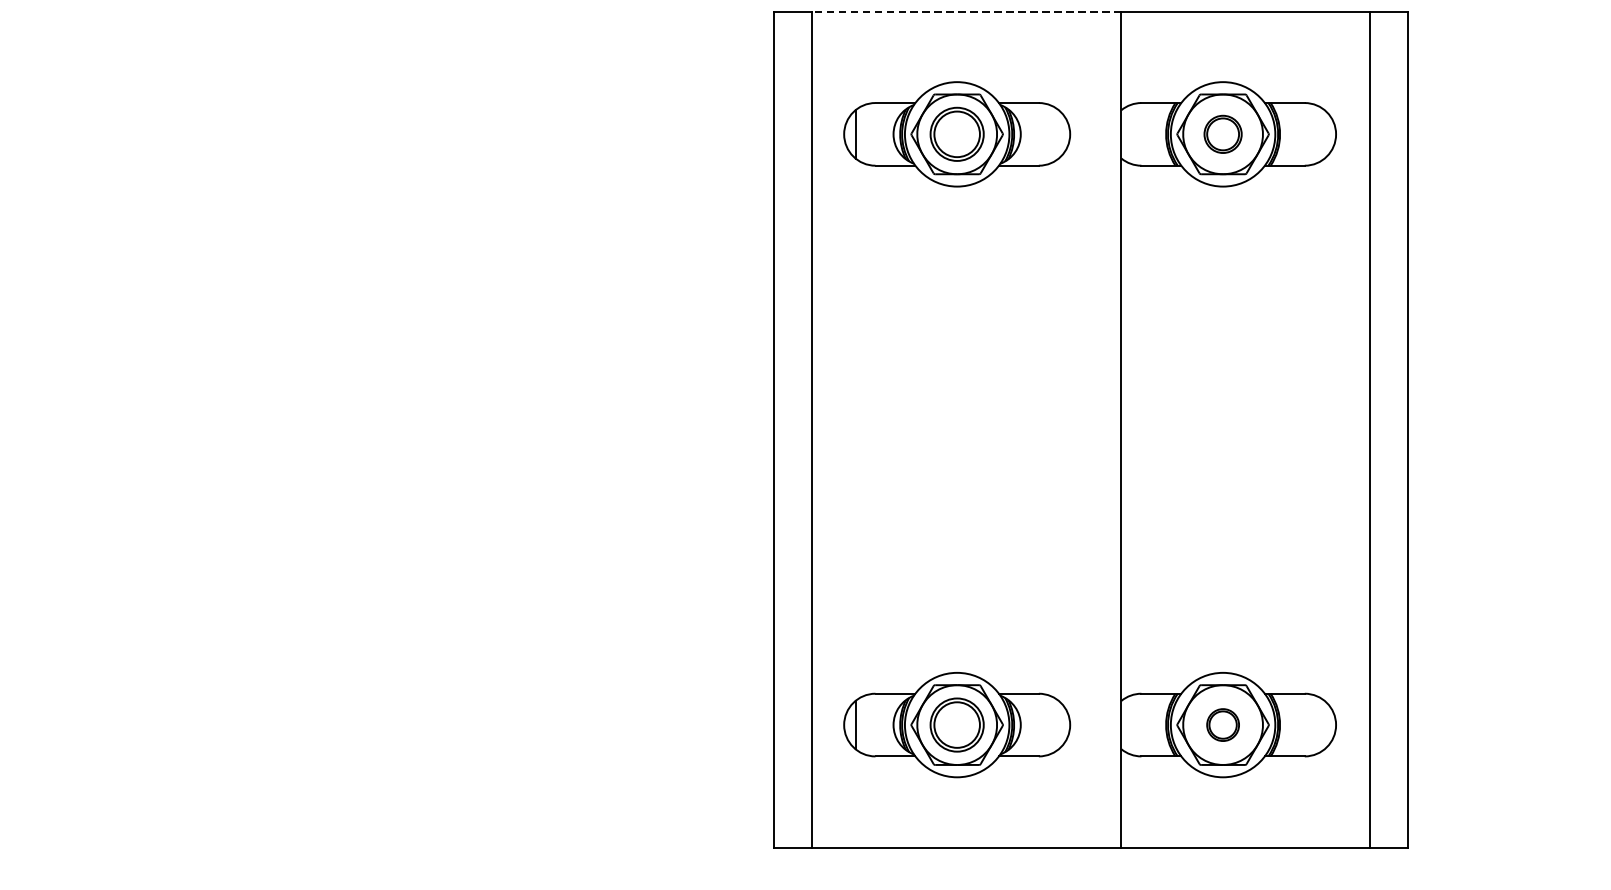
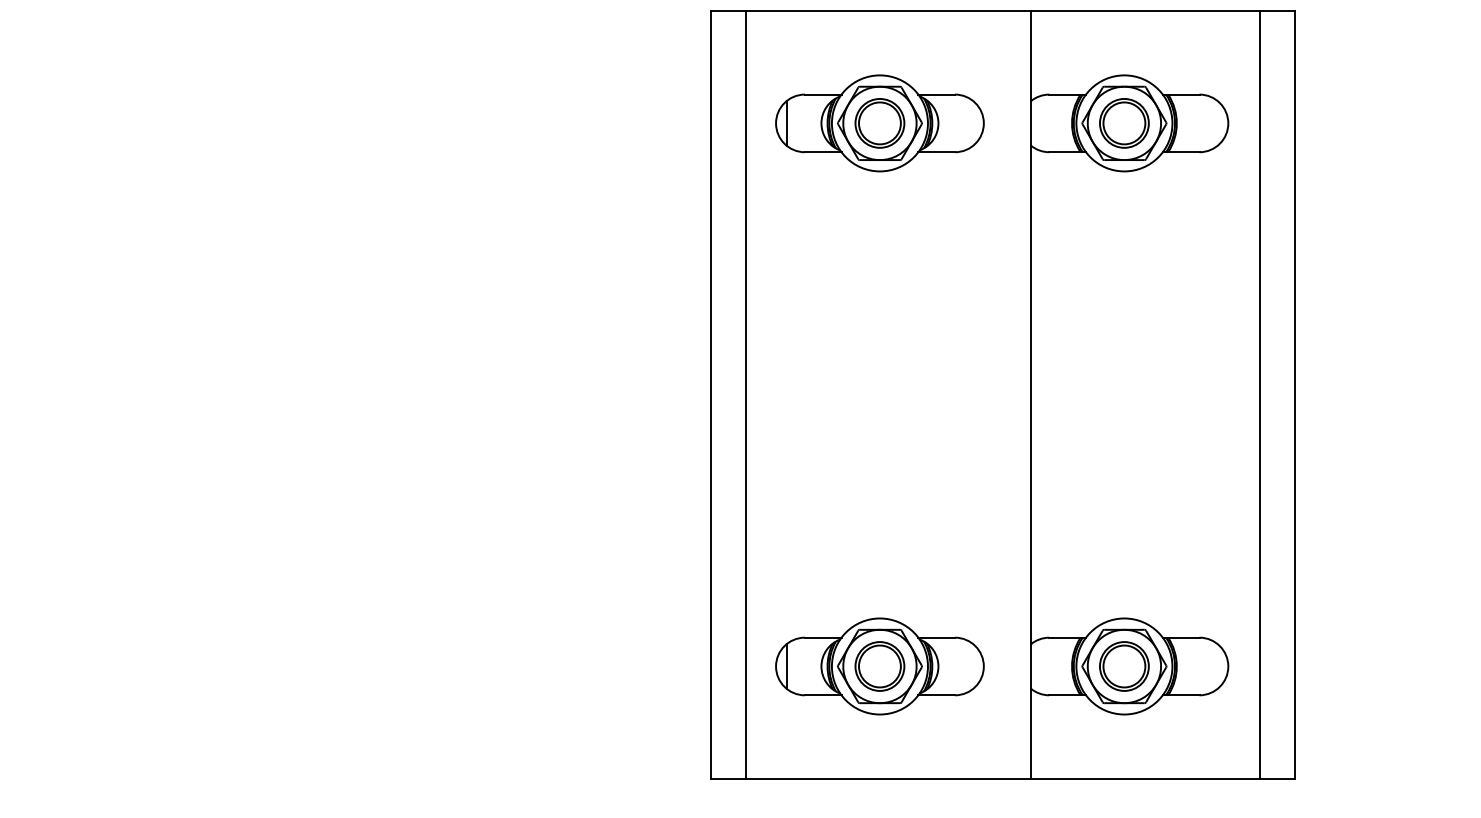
line: (966, 11) -> (888, 10), dashed -> solid
part: (1223, 134) -> (1124, 123), size x1.43
part: (1223, 725) -> (1124, 666), size x1.67

